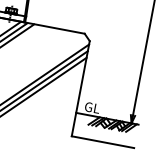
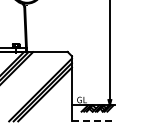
line: (103, 142) -> (93, 121), solid -> dashed

